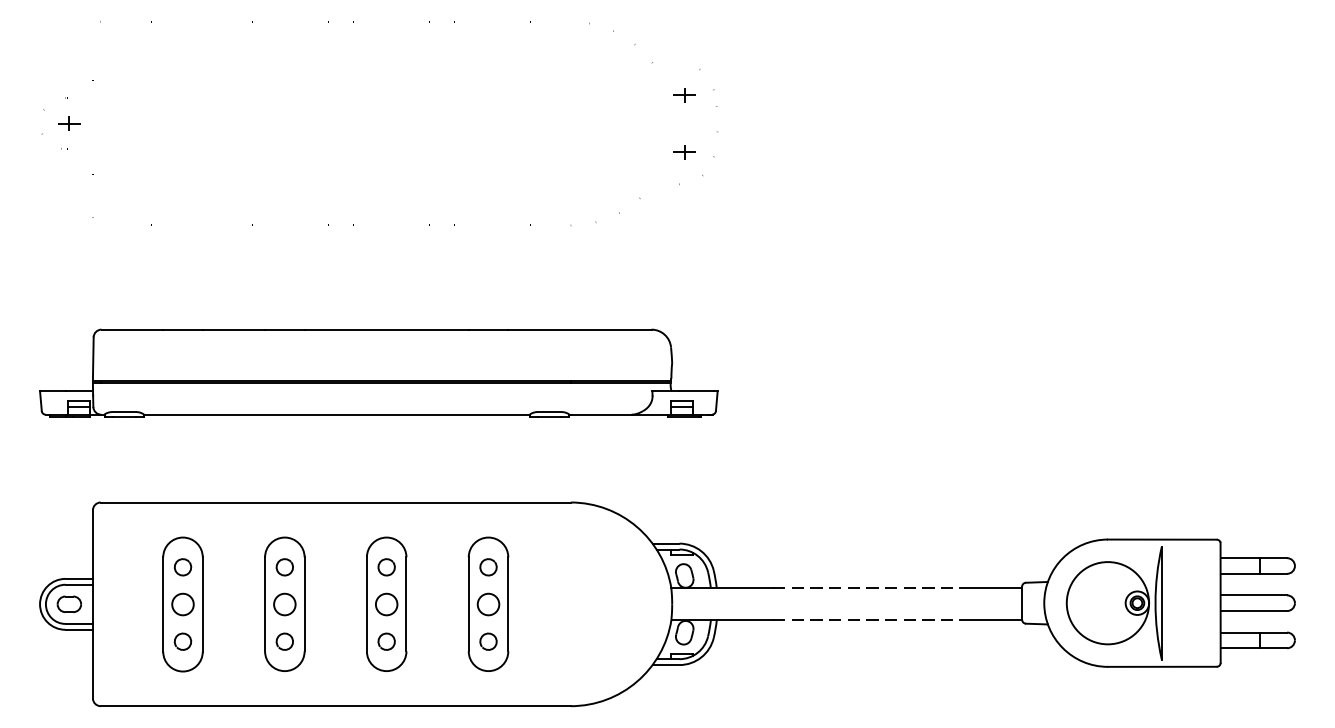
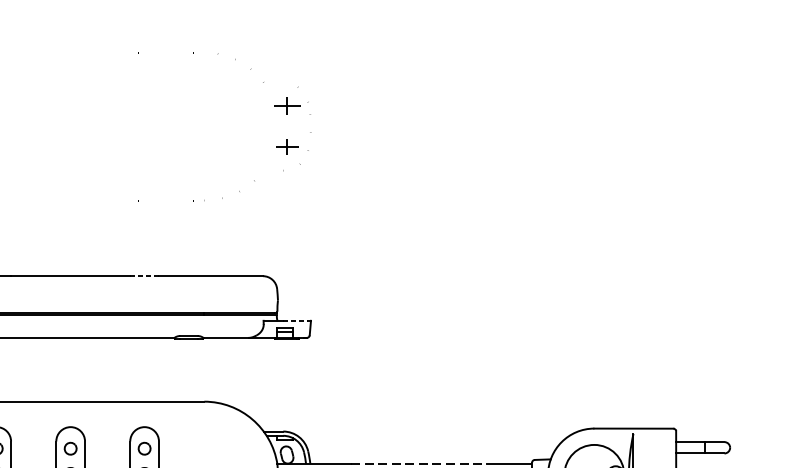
part: (684, 95) -> (286, 106), size x1.6
part: (684, 152) -> (286, 147), size x1.4
line: (488, 329) -> (144, 276), solid -> dashed
line: (697, 391) -> (296, 321), solid -> dashed

